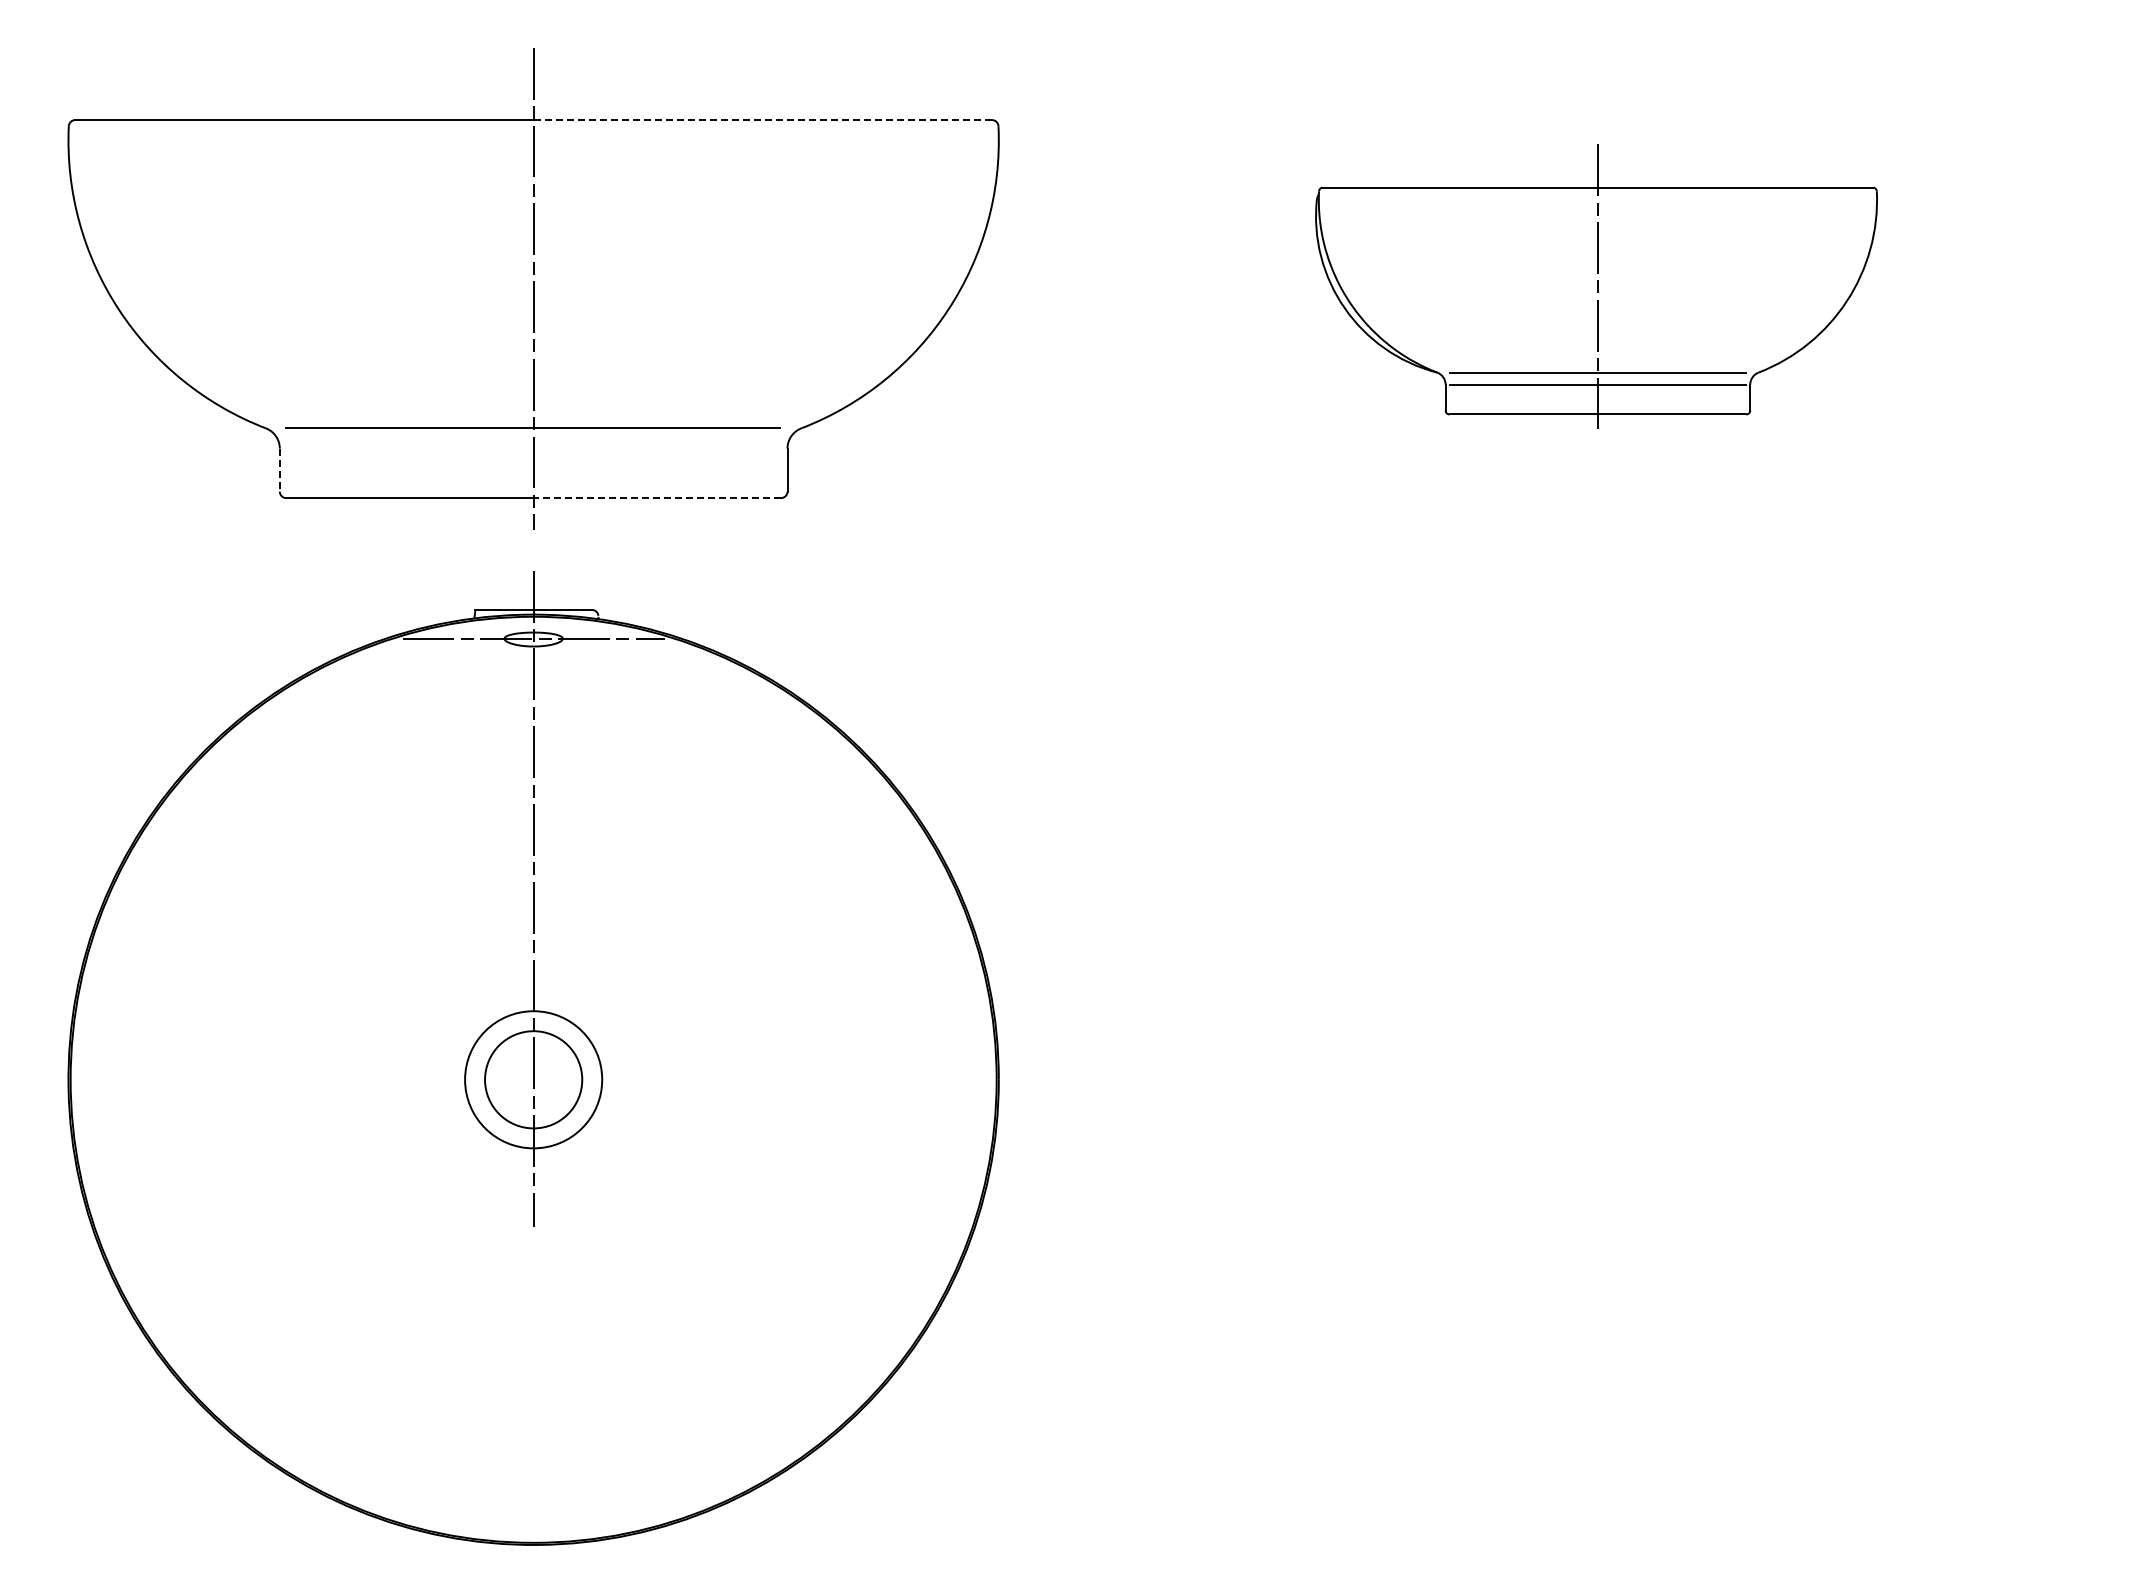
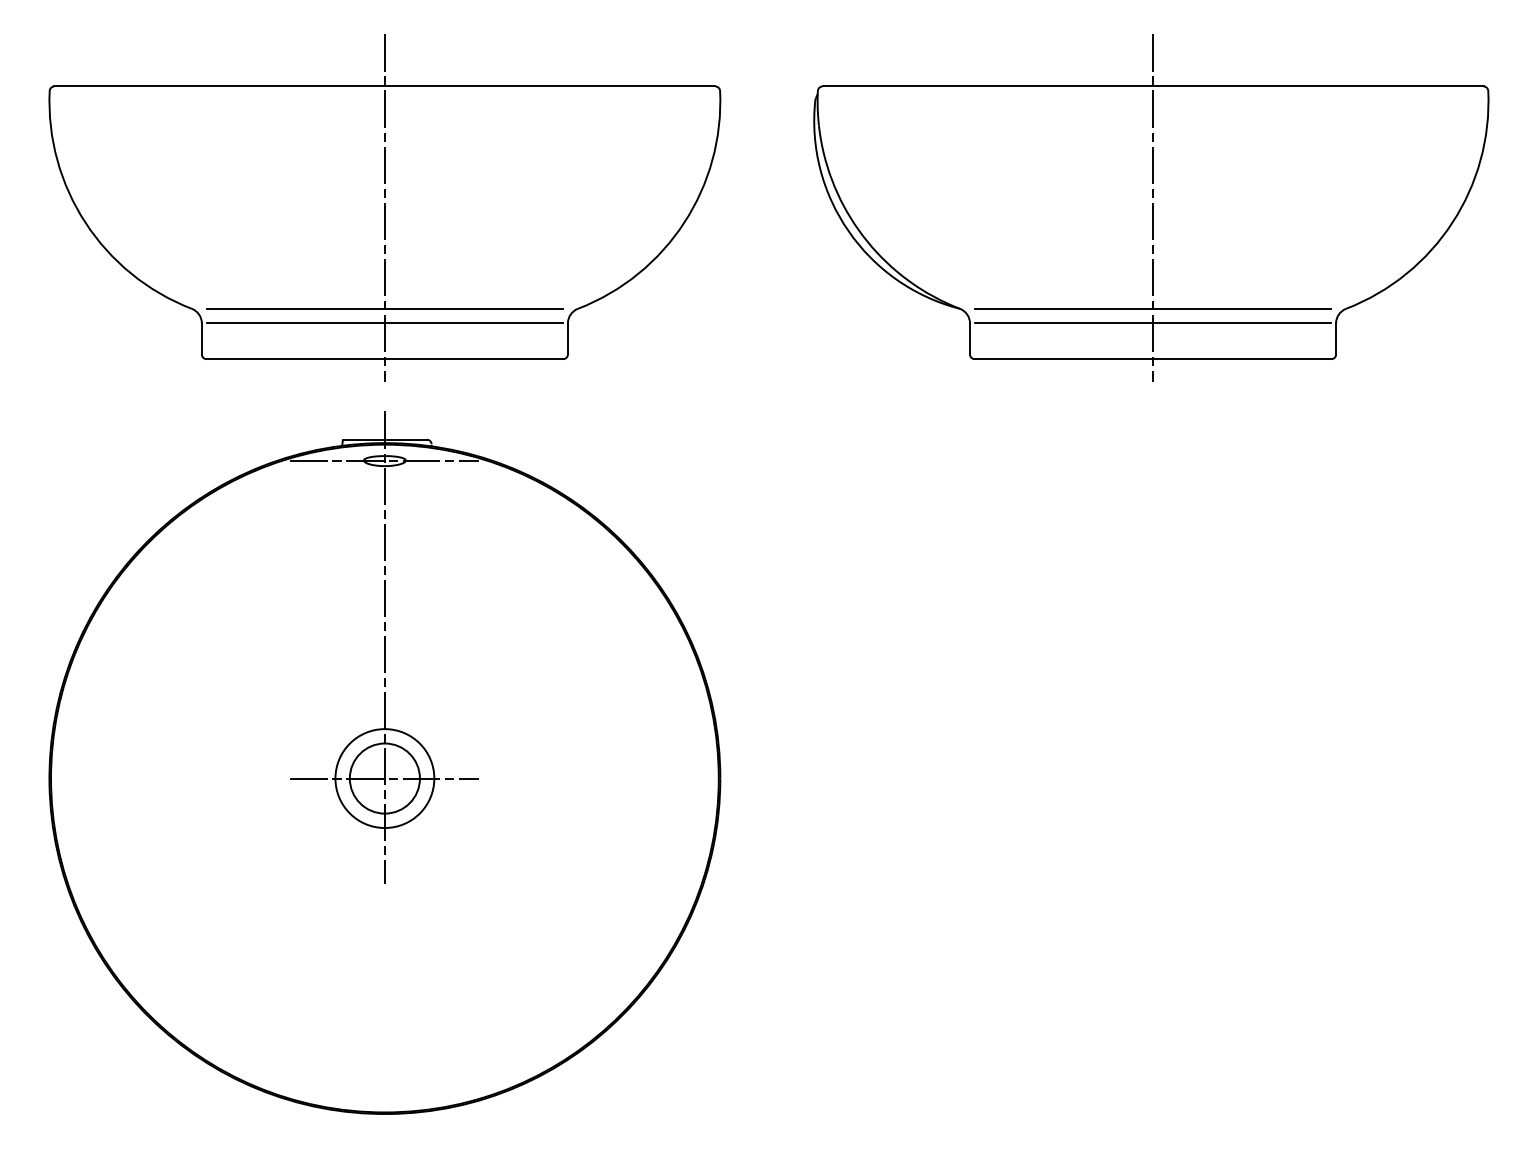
line: (763, 120) -> (550, 86), dashed -> solid
part: (1596, 288) -> (1151, 207), size x1.67
line: (533, 448) -> (384, 323), added
line: (279, 470) -> (201, 339), dashed -> solid
line: (657, 498) -> (474, 359), dashed -> solid
line: (533, 1079) -> (384, 778), added

